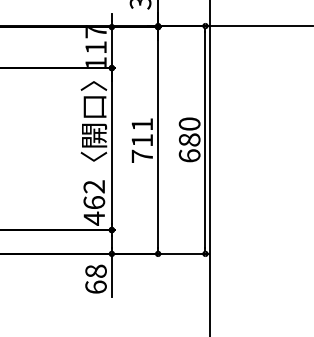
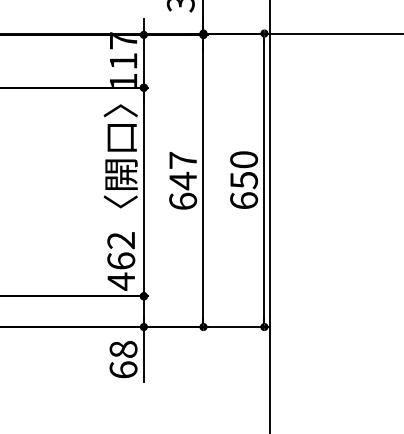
text: (189, 139) -> (243, 179), 680 -> 650
text: (142, 140) -> (183, 180), 711 -> 647

